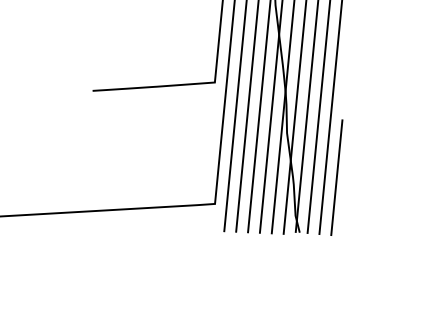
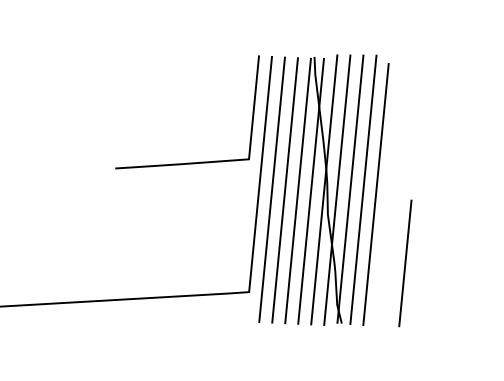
line: (336, 177) -> (405, 263), moved

